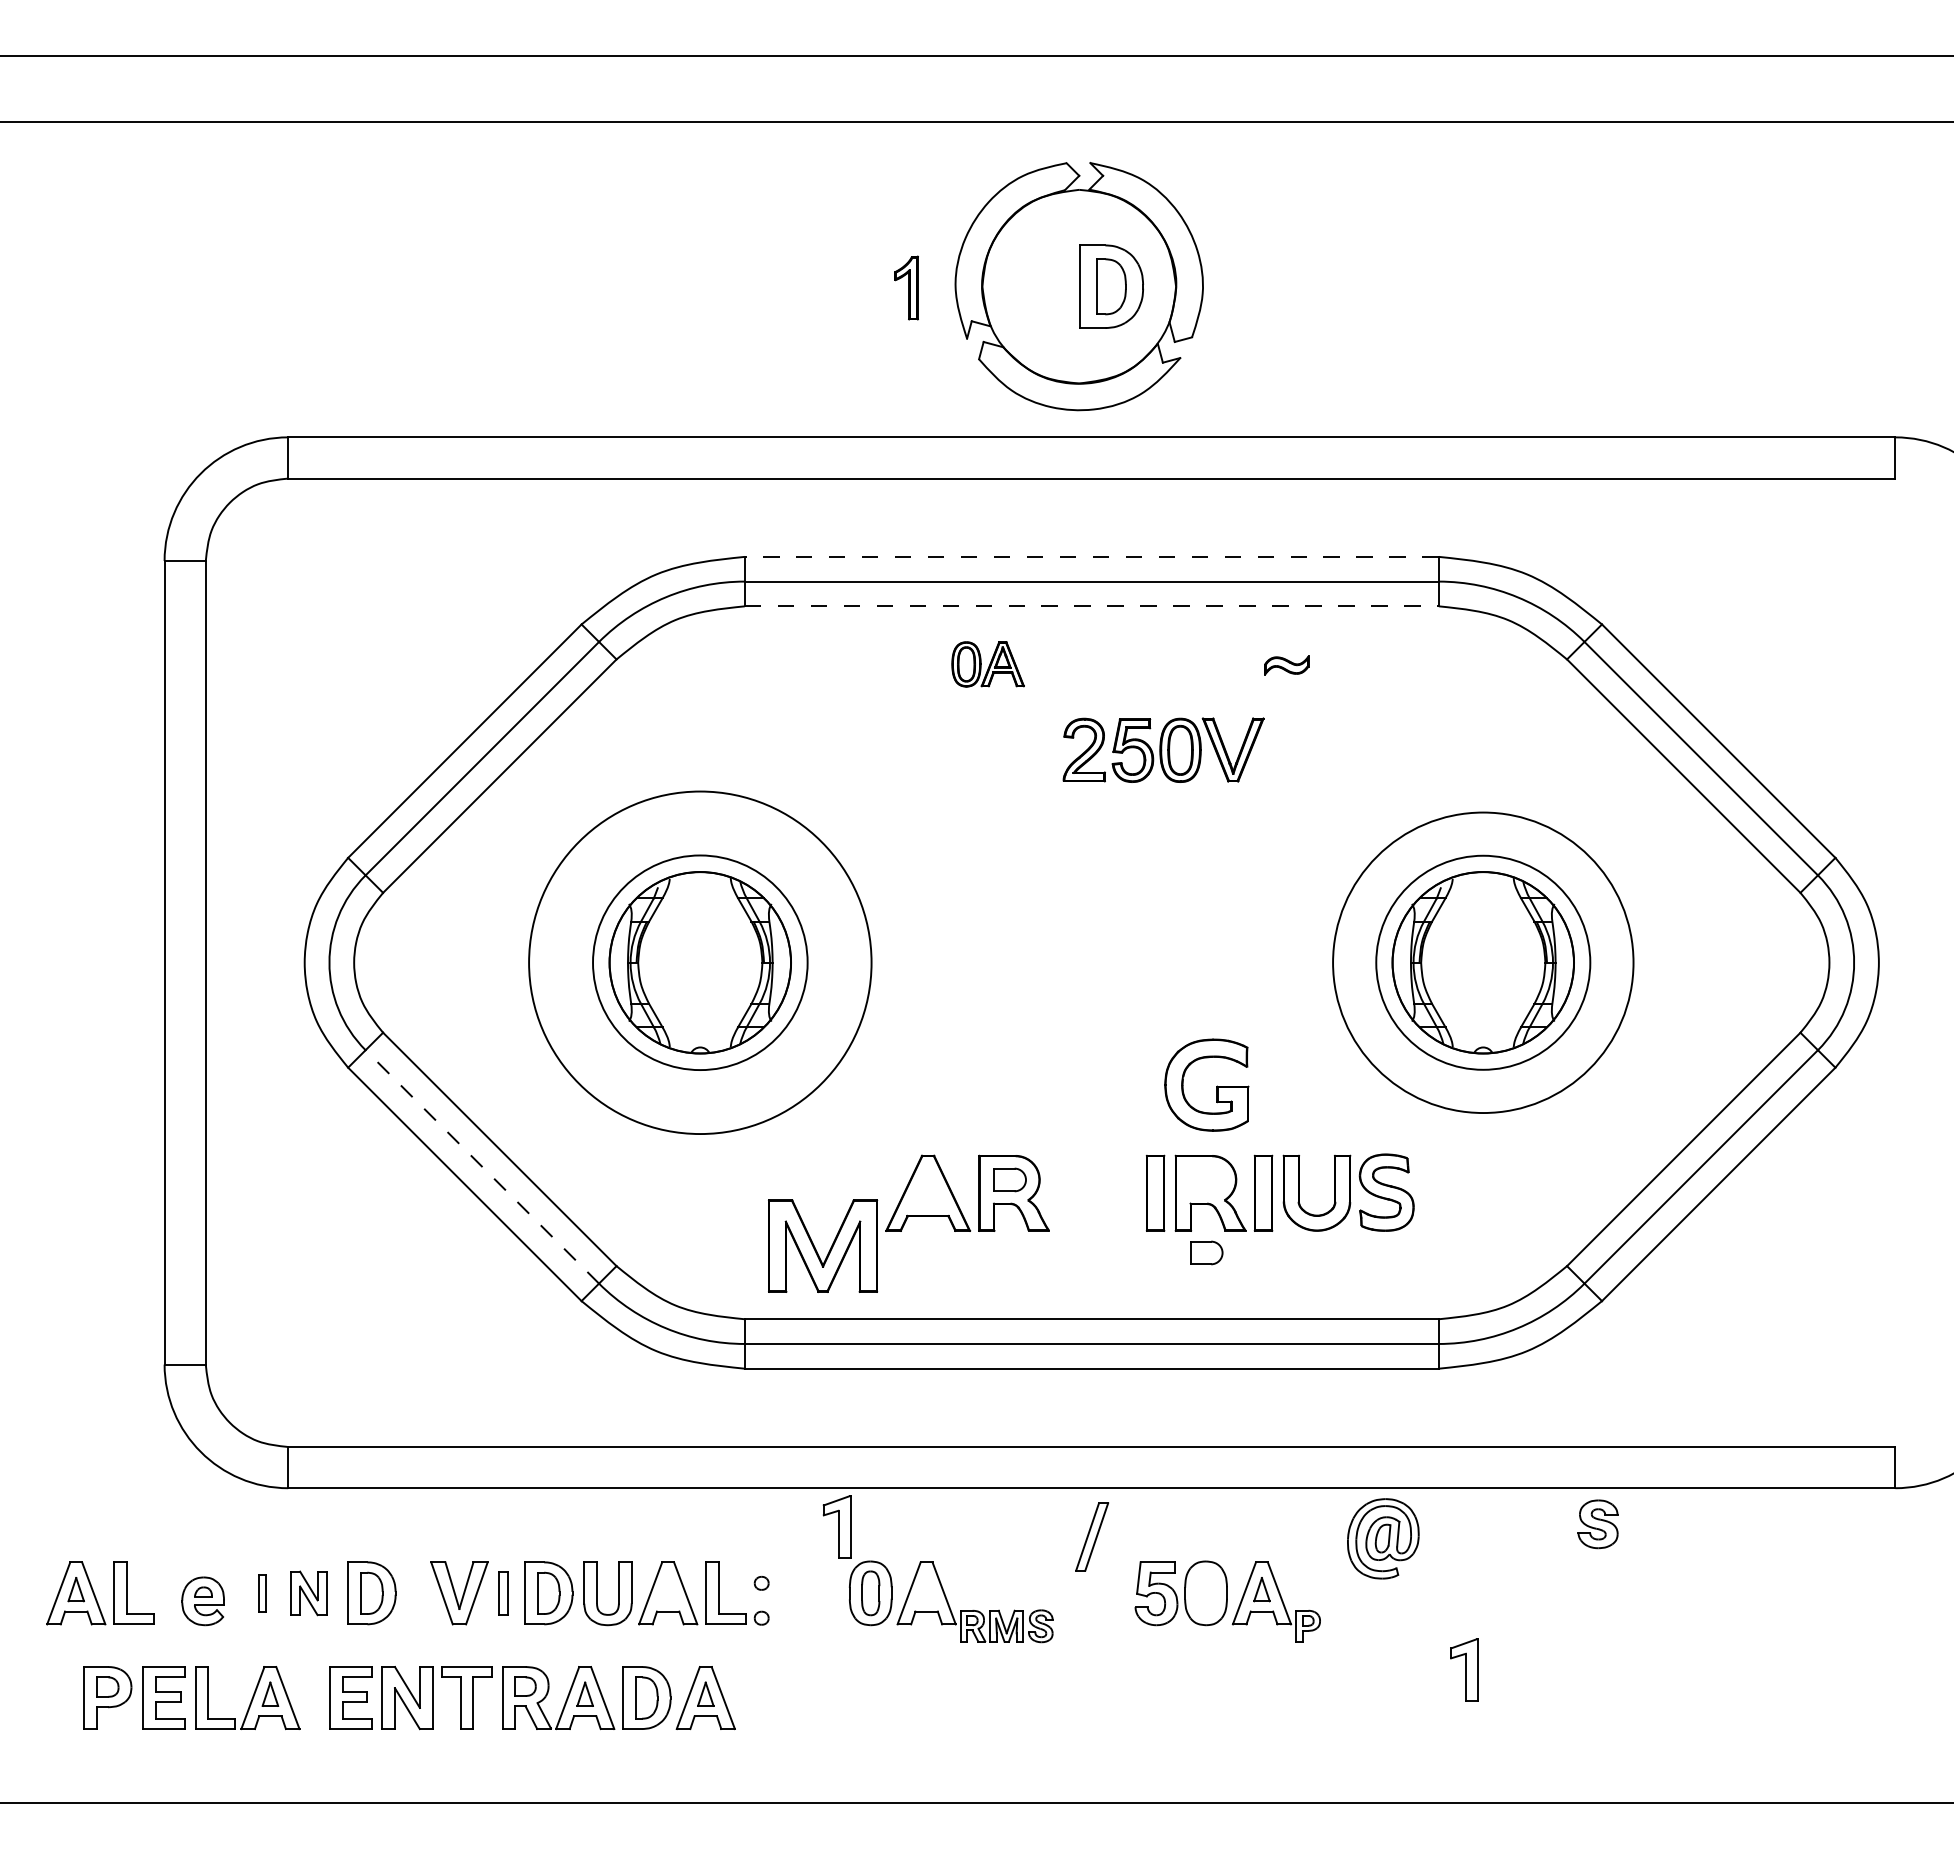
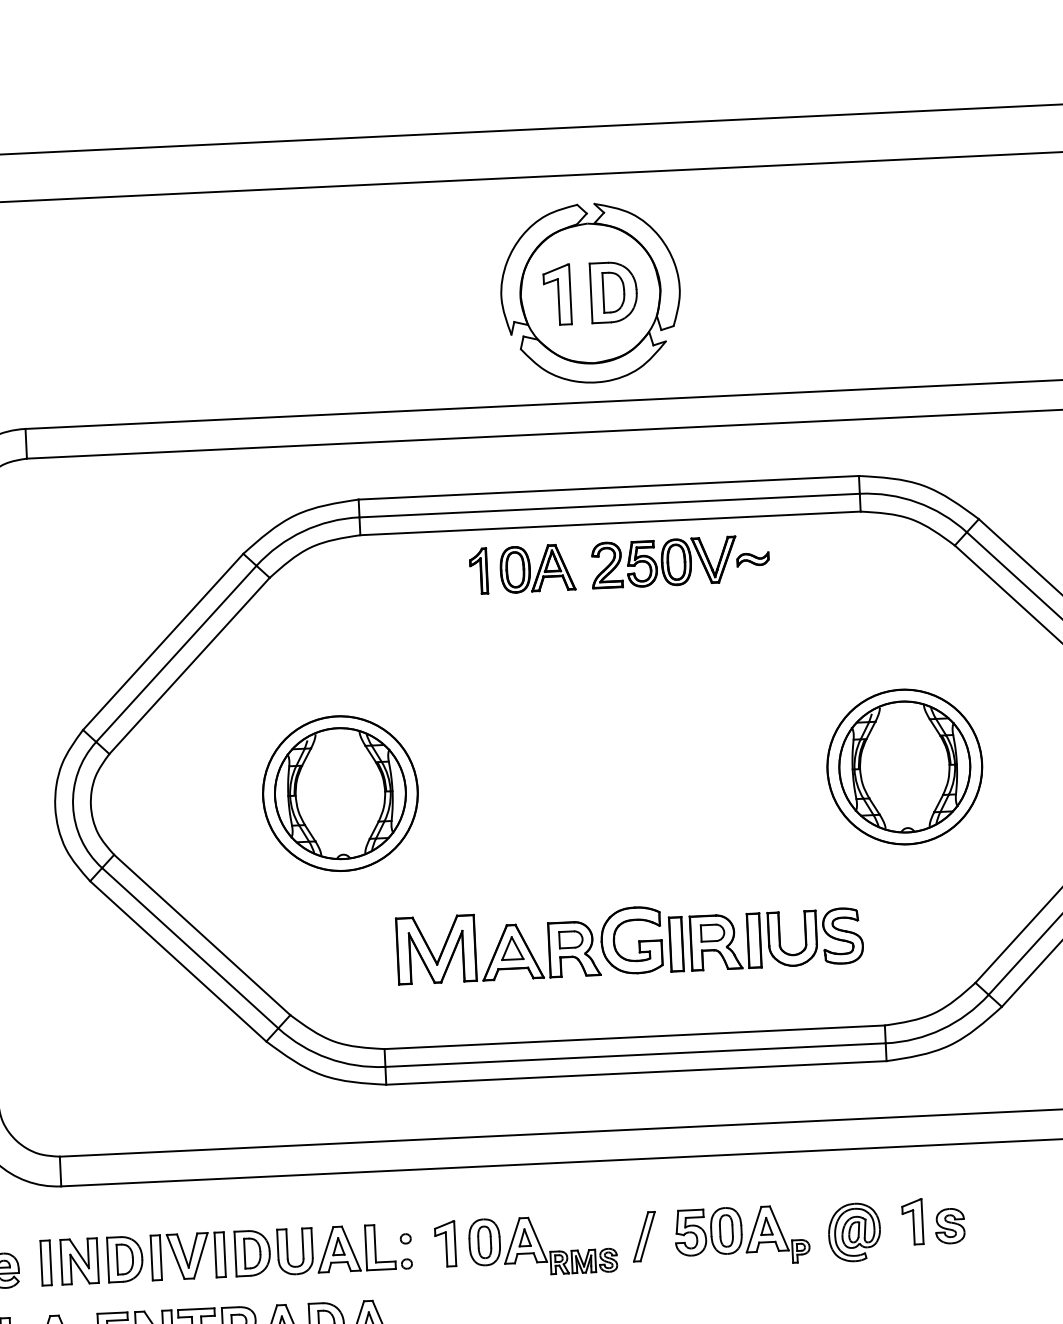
part: (1032, 286) -> (556, 294), added
part: (906, 287) -> (478, 570), moved
line: (1091, 556) -> (608, 487), dashed -> solid
line: (1092, 606) -> (611, 523), dashed -> solid
part: (988, 664) -> (538, 568), size x1.43
part: (1163, 749) -> (664, 562), moved
circle: (700, 962) -> (340, 793), size x0.62
circle: (1482, 962) -> (904, 766), size x0.71
part: (1216, 1086) -> (638, 941), moved
line: (482, 1166) -> (190, 947), dashed -> solid
part: (927, 1187) -> (511, 947), added
part: (829, 1249) -> (441, 951), moved
part: (1206, 1252) -> (712, 932), moved
part: (1597, 1524) -> (949, 1226), moved
part: (836, 1526) -> (444, 1243), moved
part: (1091, 1536) -> (643, 1236), moved
part: (1383, 1538) -> (854, 1232), moved
part: (667, 1589) -> (338, 1246), added
part: (926, 1589) -> (524, 1237), added
part: (262, 1592) -> (46, 1262), size x1.67
part: (415, 1592) -> (156, 1257), added
part: (503, 1592) -> (219, 1254), size x1.43
part: (308, 1593) -> (79, 1261), size x1.43
part: (1205, 1593) -> (726, 1231), added
part: (1464, 1669) -> (912, 1221), moved

